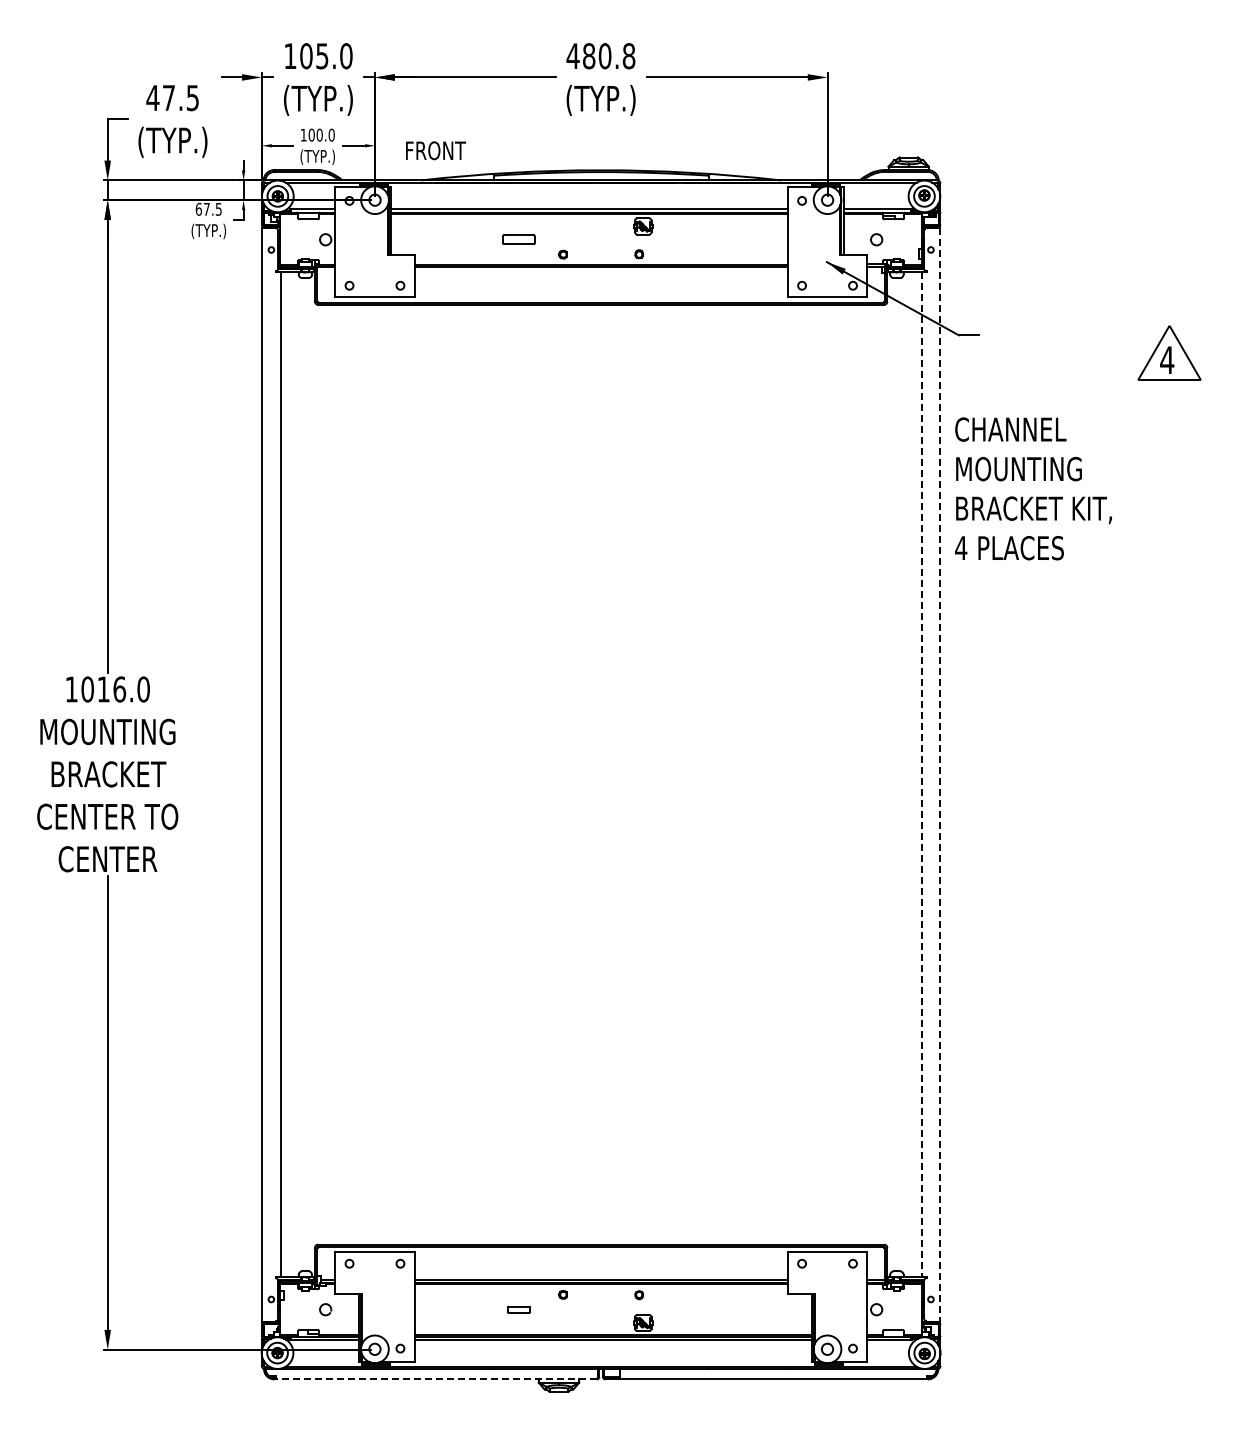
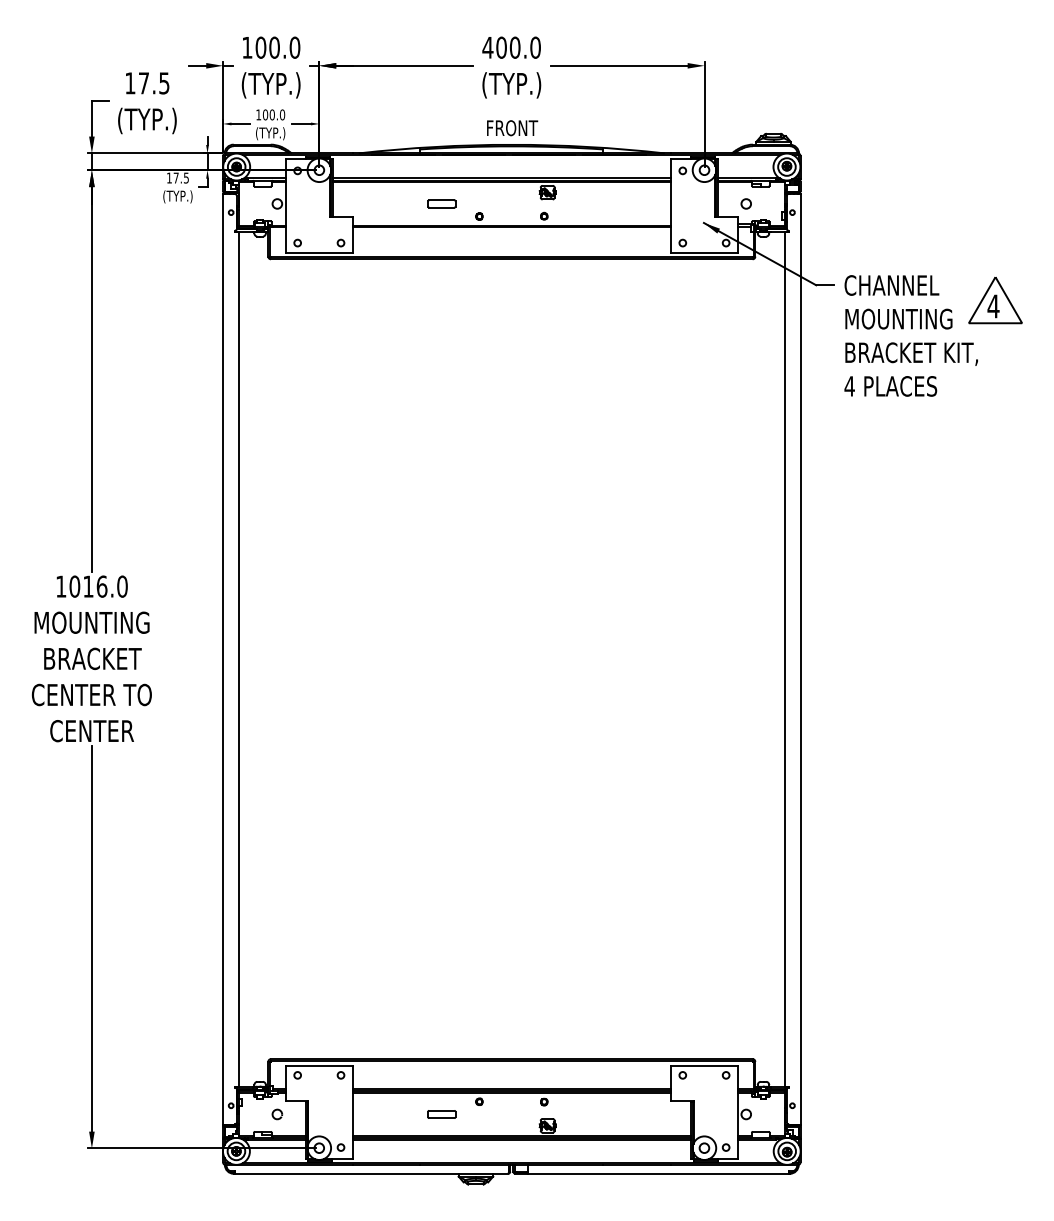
text: (322, 56) -> (274, 47), 105.0 -> 100.0
text: (608, 56) -> (518, 47), 480.8 -> 400.0
text: (152, 97) -> (130, 82), 47.5 -> 17.5
text: (436, 150) -> (512, 127), moved
text: (198, 208) -> (169, 177), 67.5 -> 17.5
text: (1033, 488) -> (911, 335), moved
line: (921, 775) -> (784, 659), dashed -> solid
line: (940, 775) -> (800, 659), dashed -> solid
part: (518, 1309) -> (441, 1114), size x1.43
line: (436, 1379) -> (371, 1173), dashed -> solid

